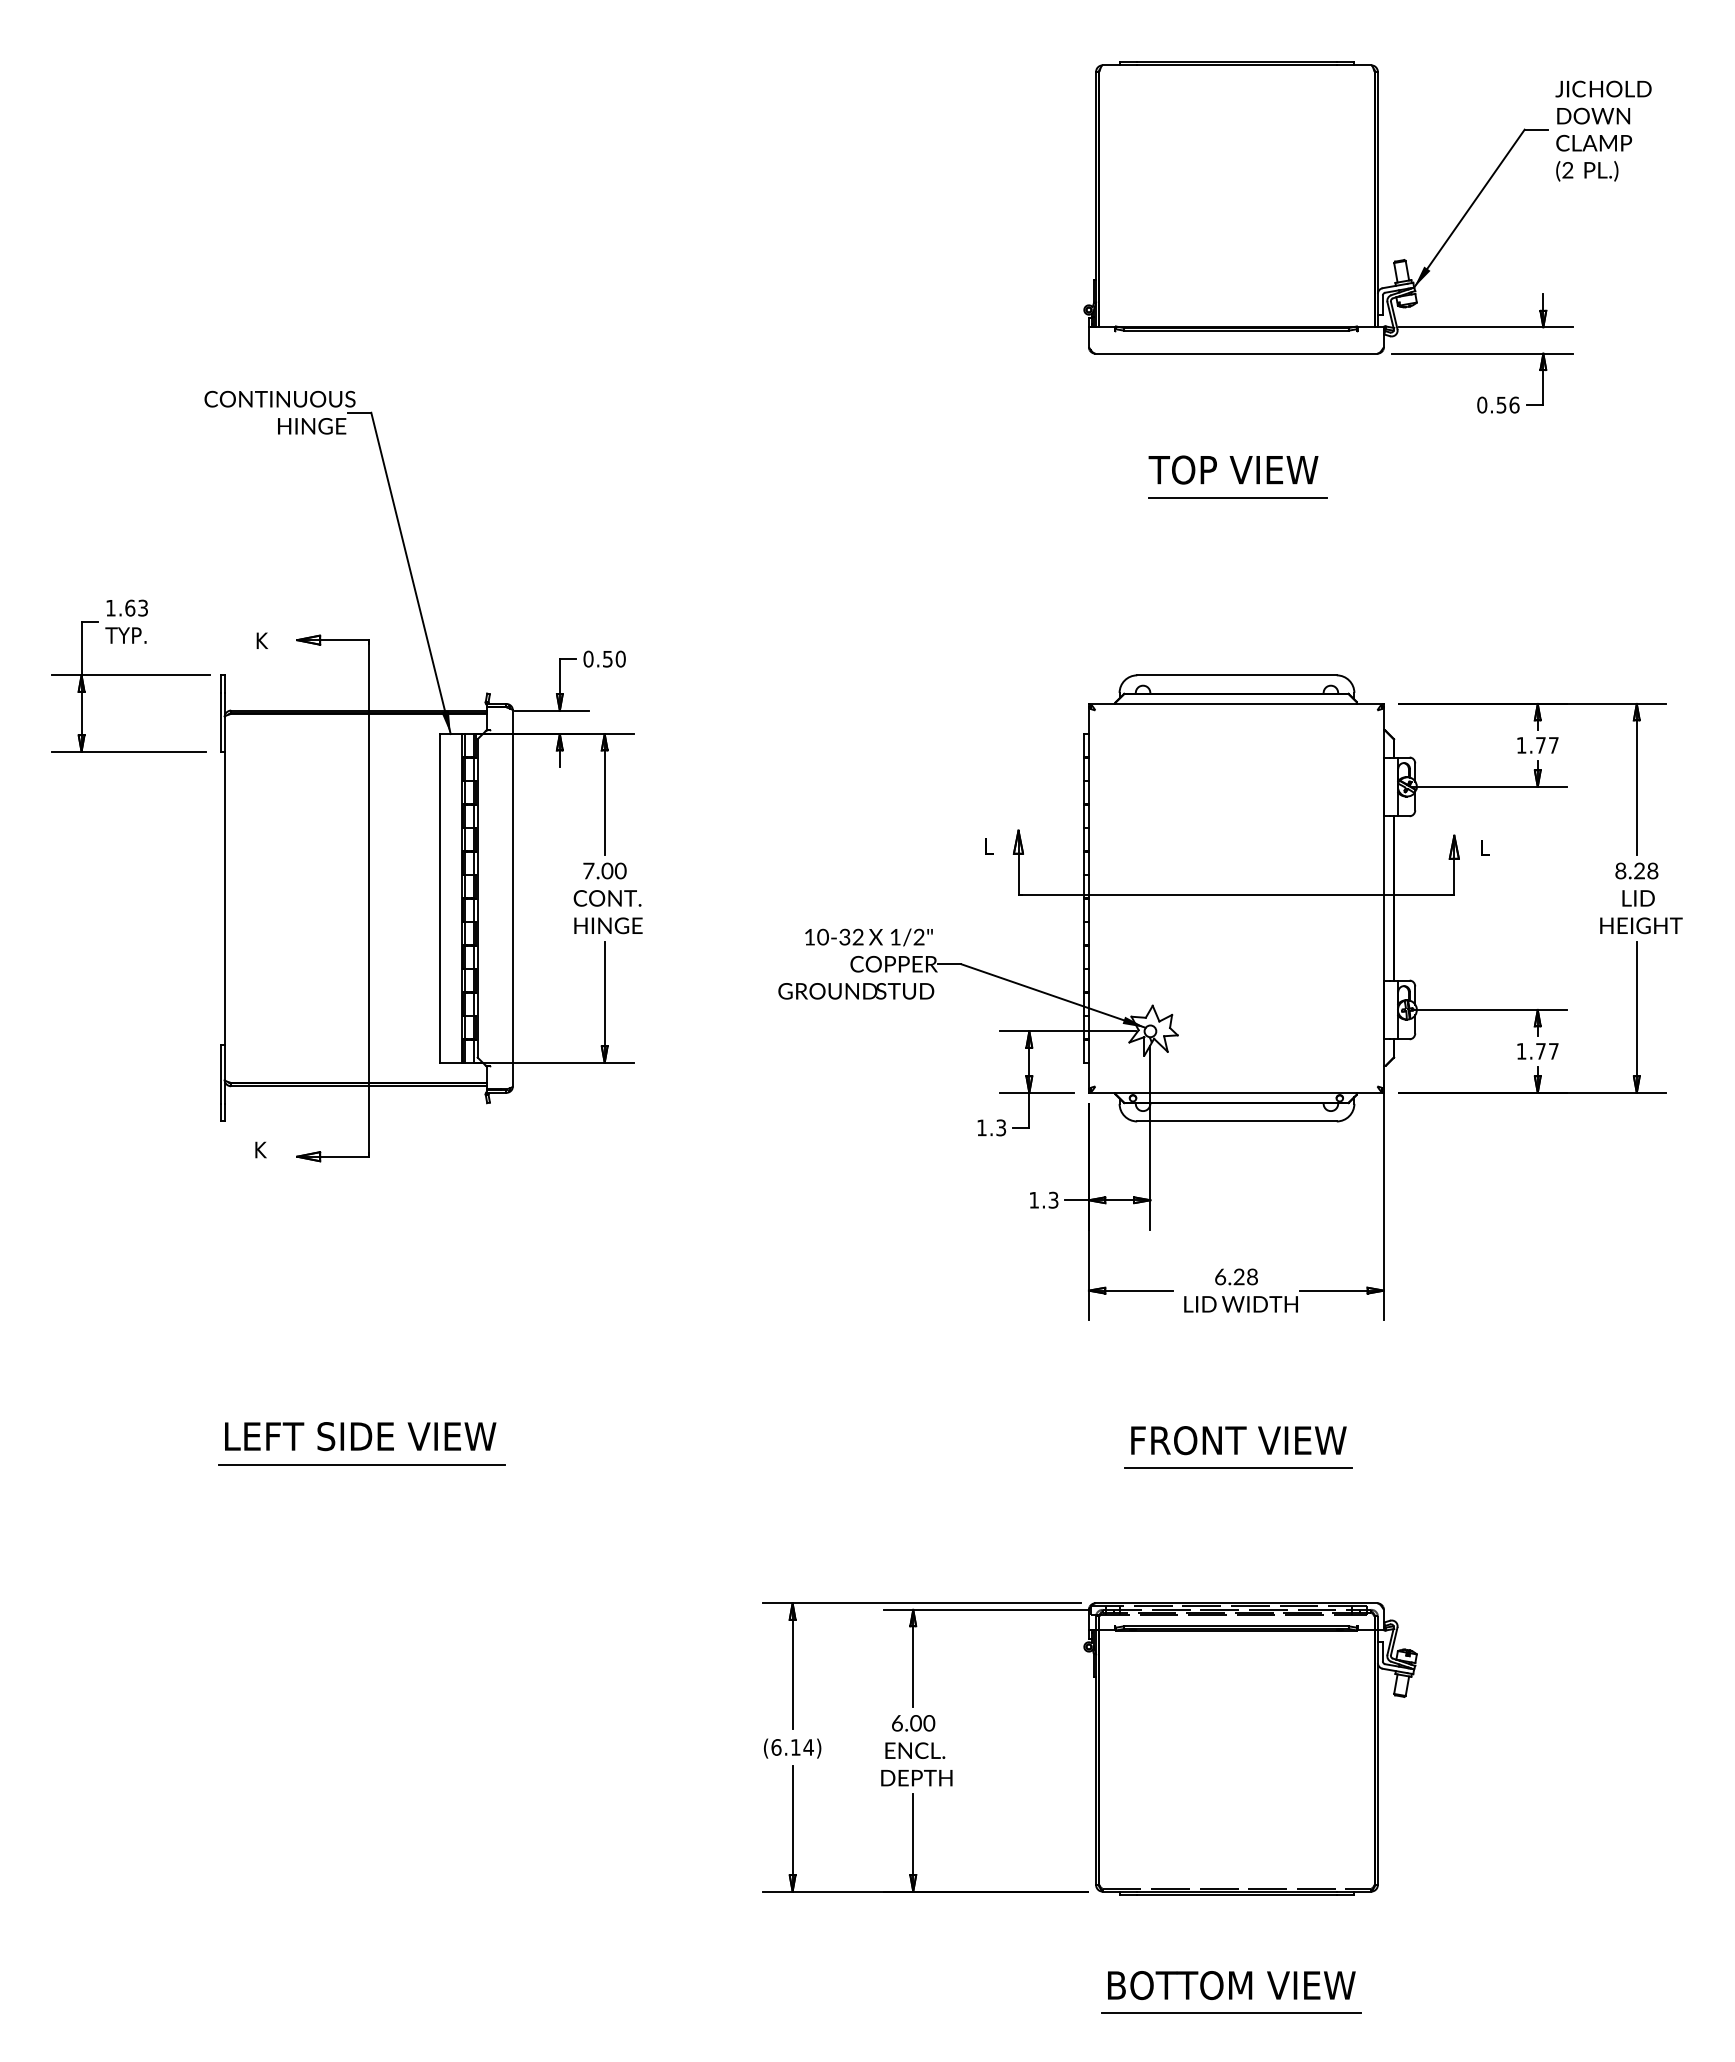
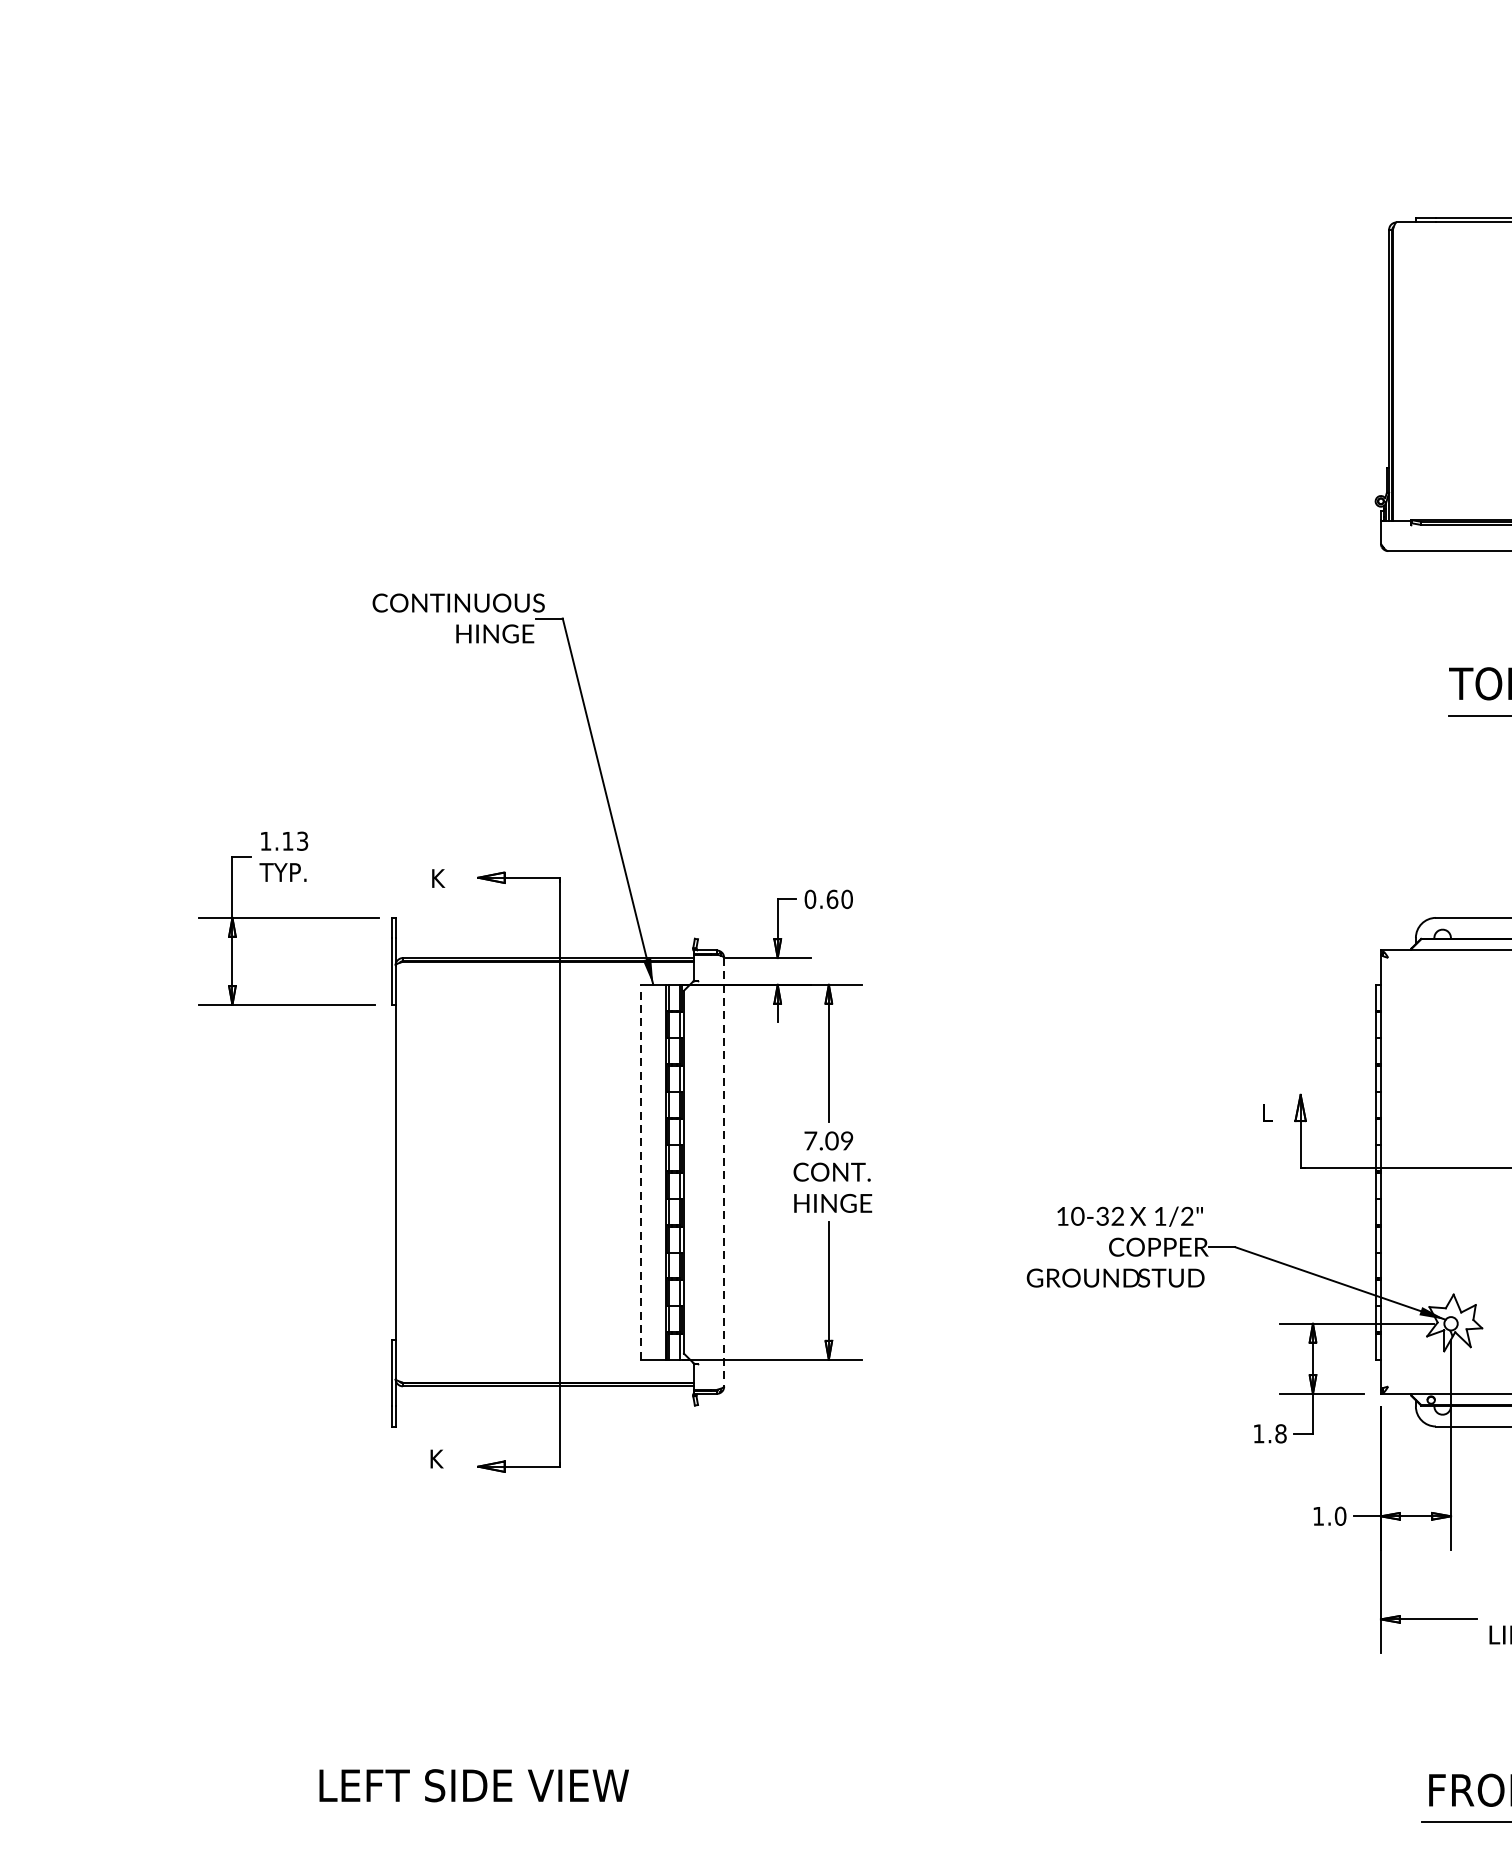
text: (130, 607) -> (288, 840), 1.63 -> 1.13
text: (607, 658) -> (832, 898), 0.50 -> 0.60
text: (620, 871) -> (846, 1141), 7.00 -> 7.09
line: (439, 897) -> (640, 1171), solid -> dashed
line: (512, 898) -> (723, 1172), solid -> dashed
text: (1001, 1127) -> (1281, 1433), 1.3 -> 1.8
text: (1053, 1199) -> (1340, 1515), 1.3 -> 1.0
text: (360, 1436) -> (474, 1785), moved
line: (361, 1464) -> (551, 1817), removed

